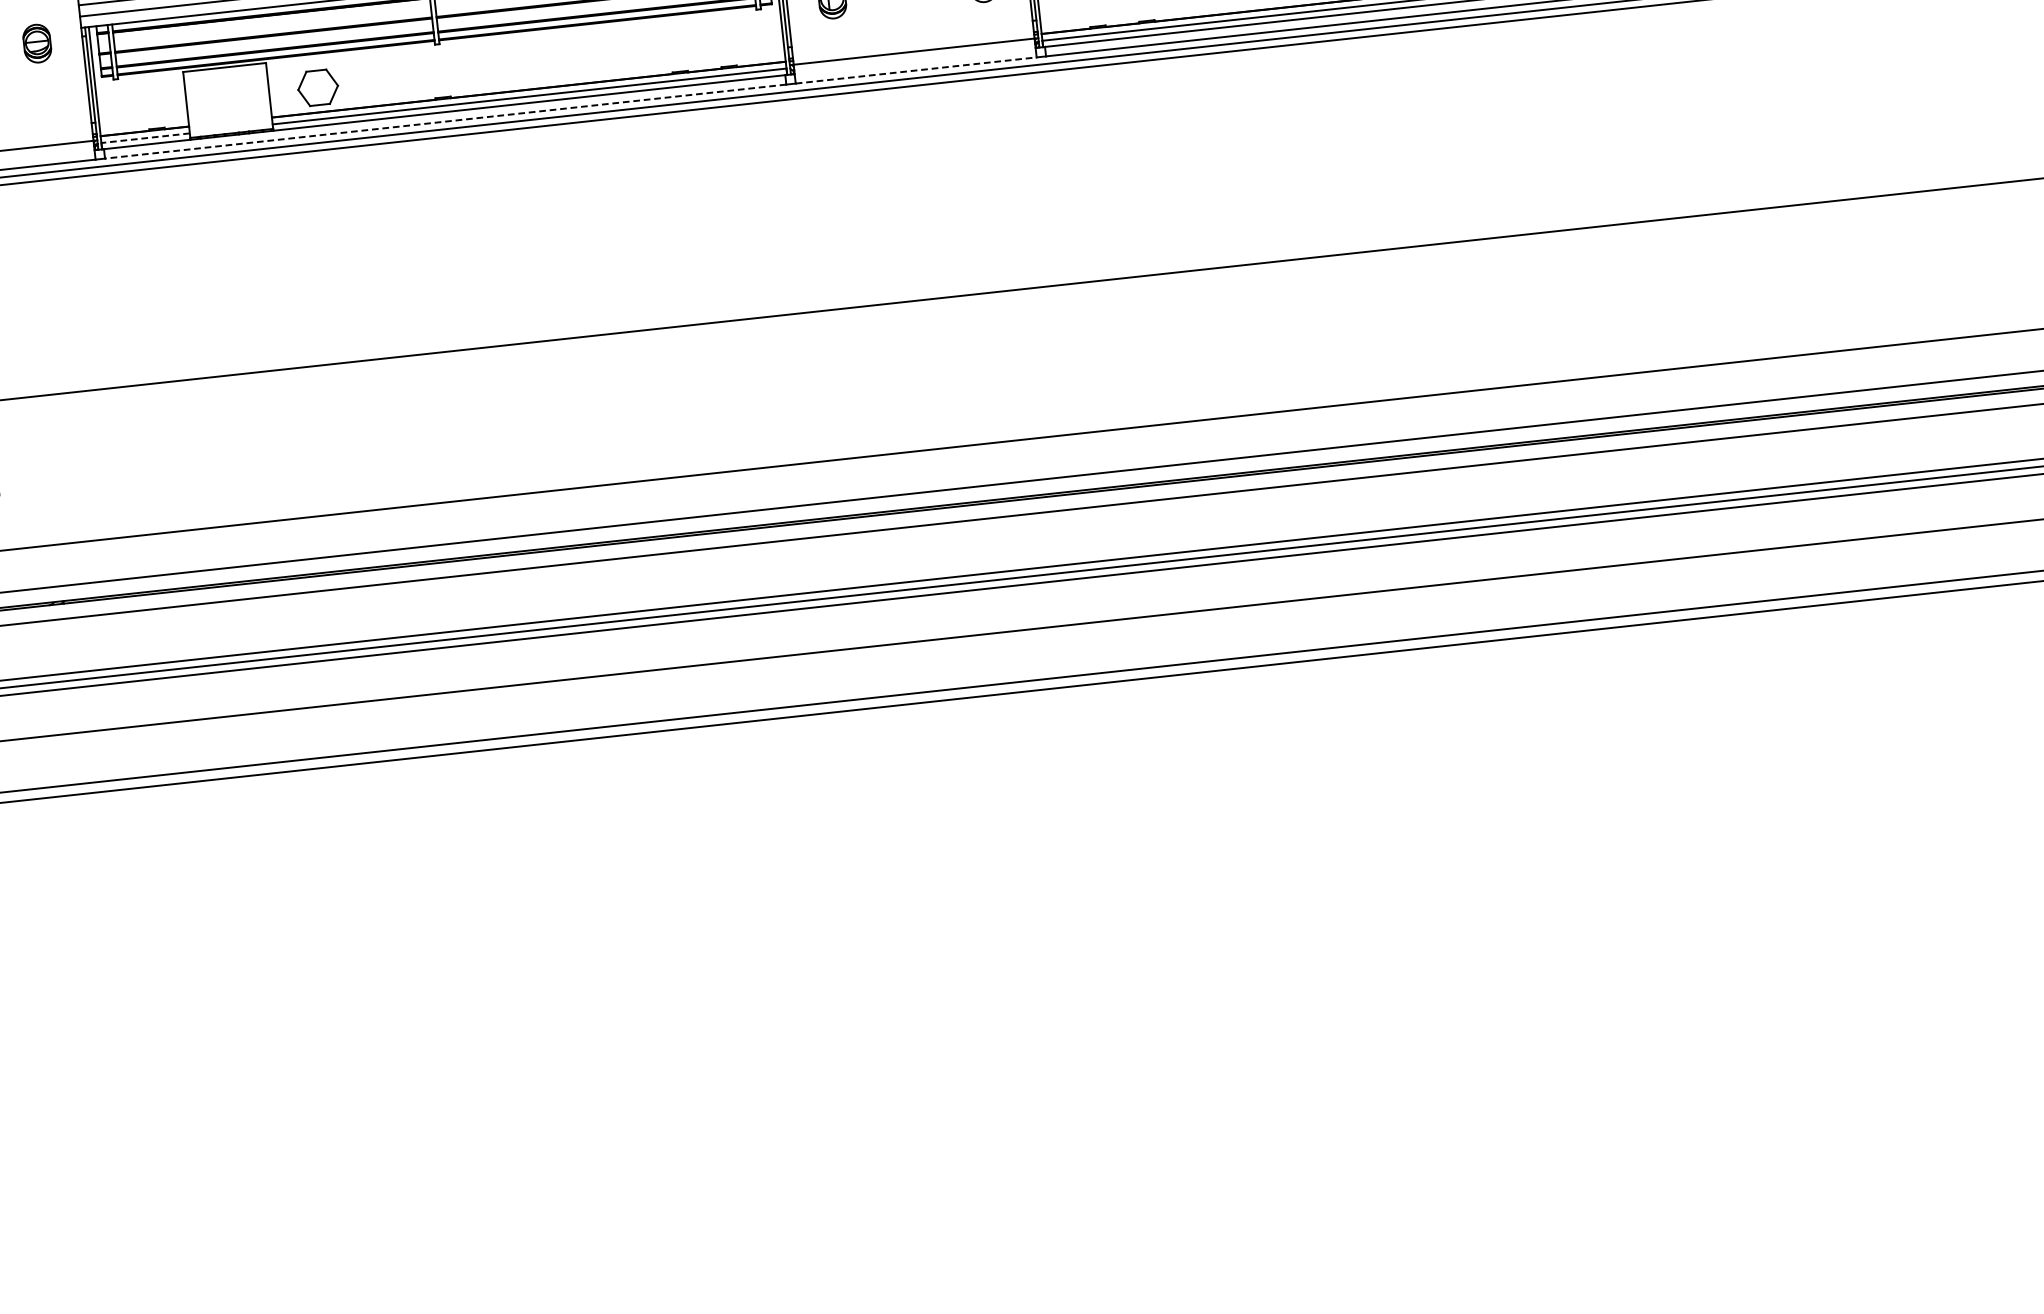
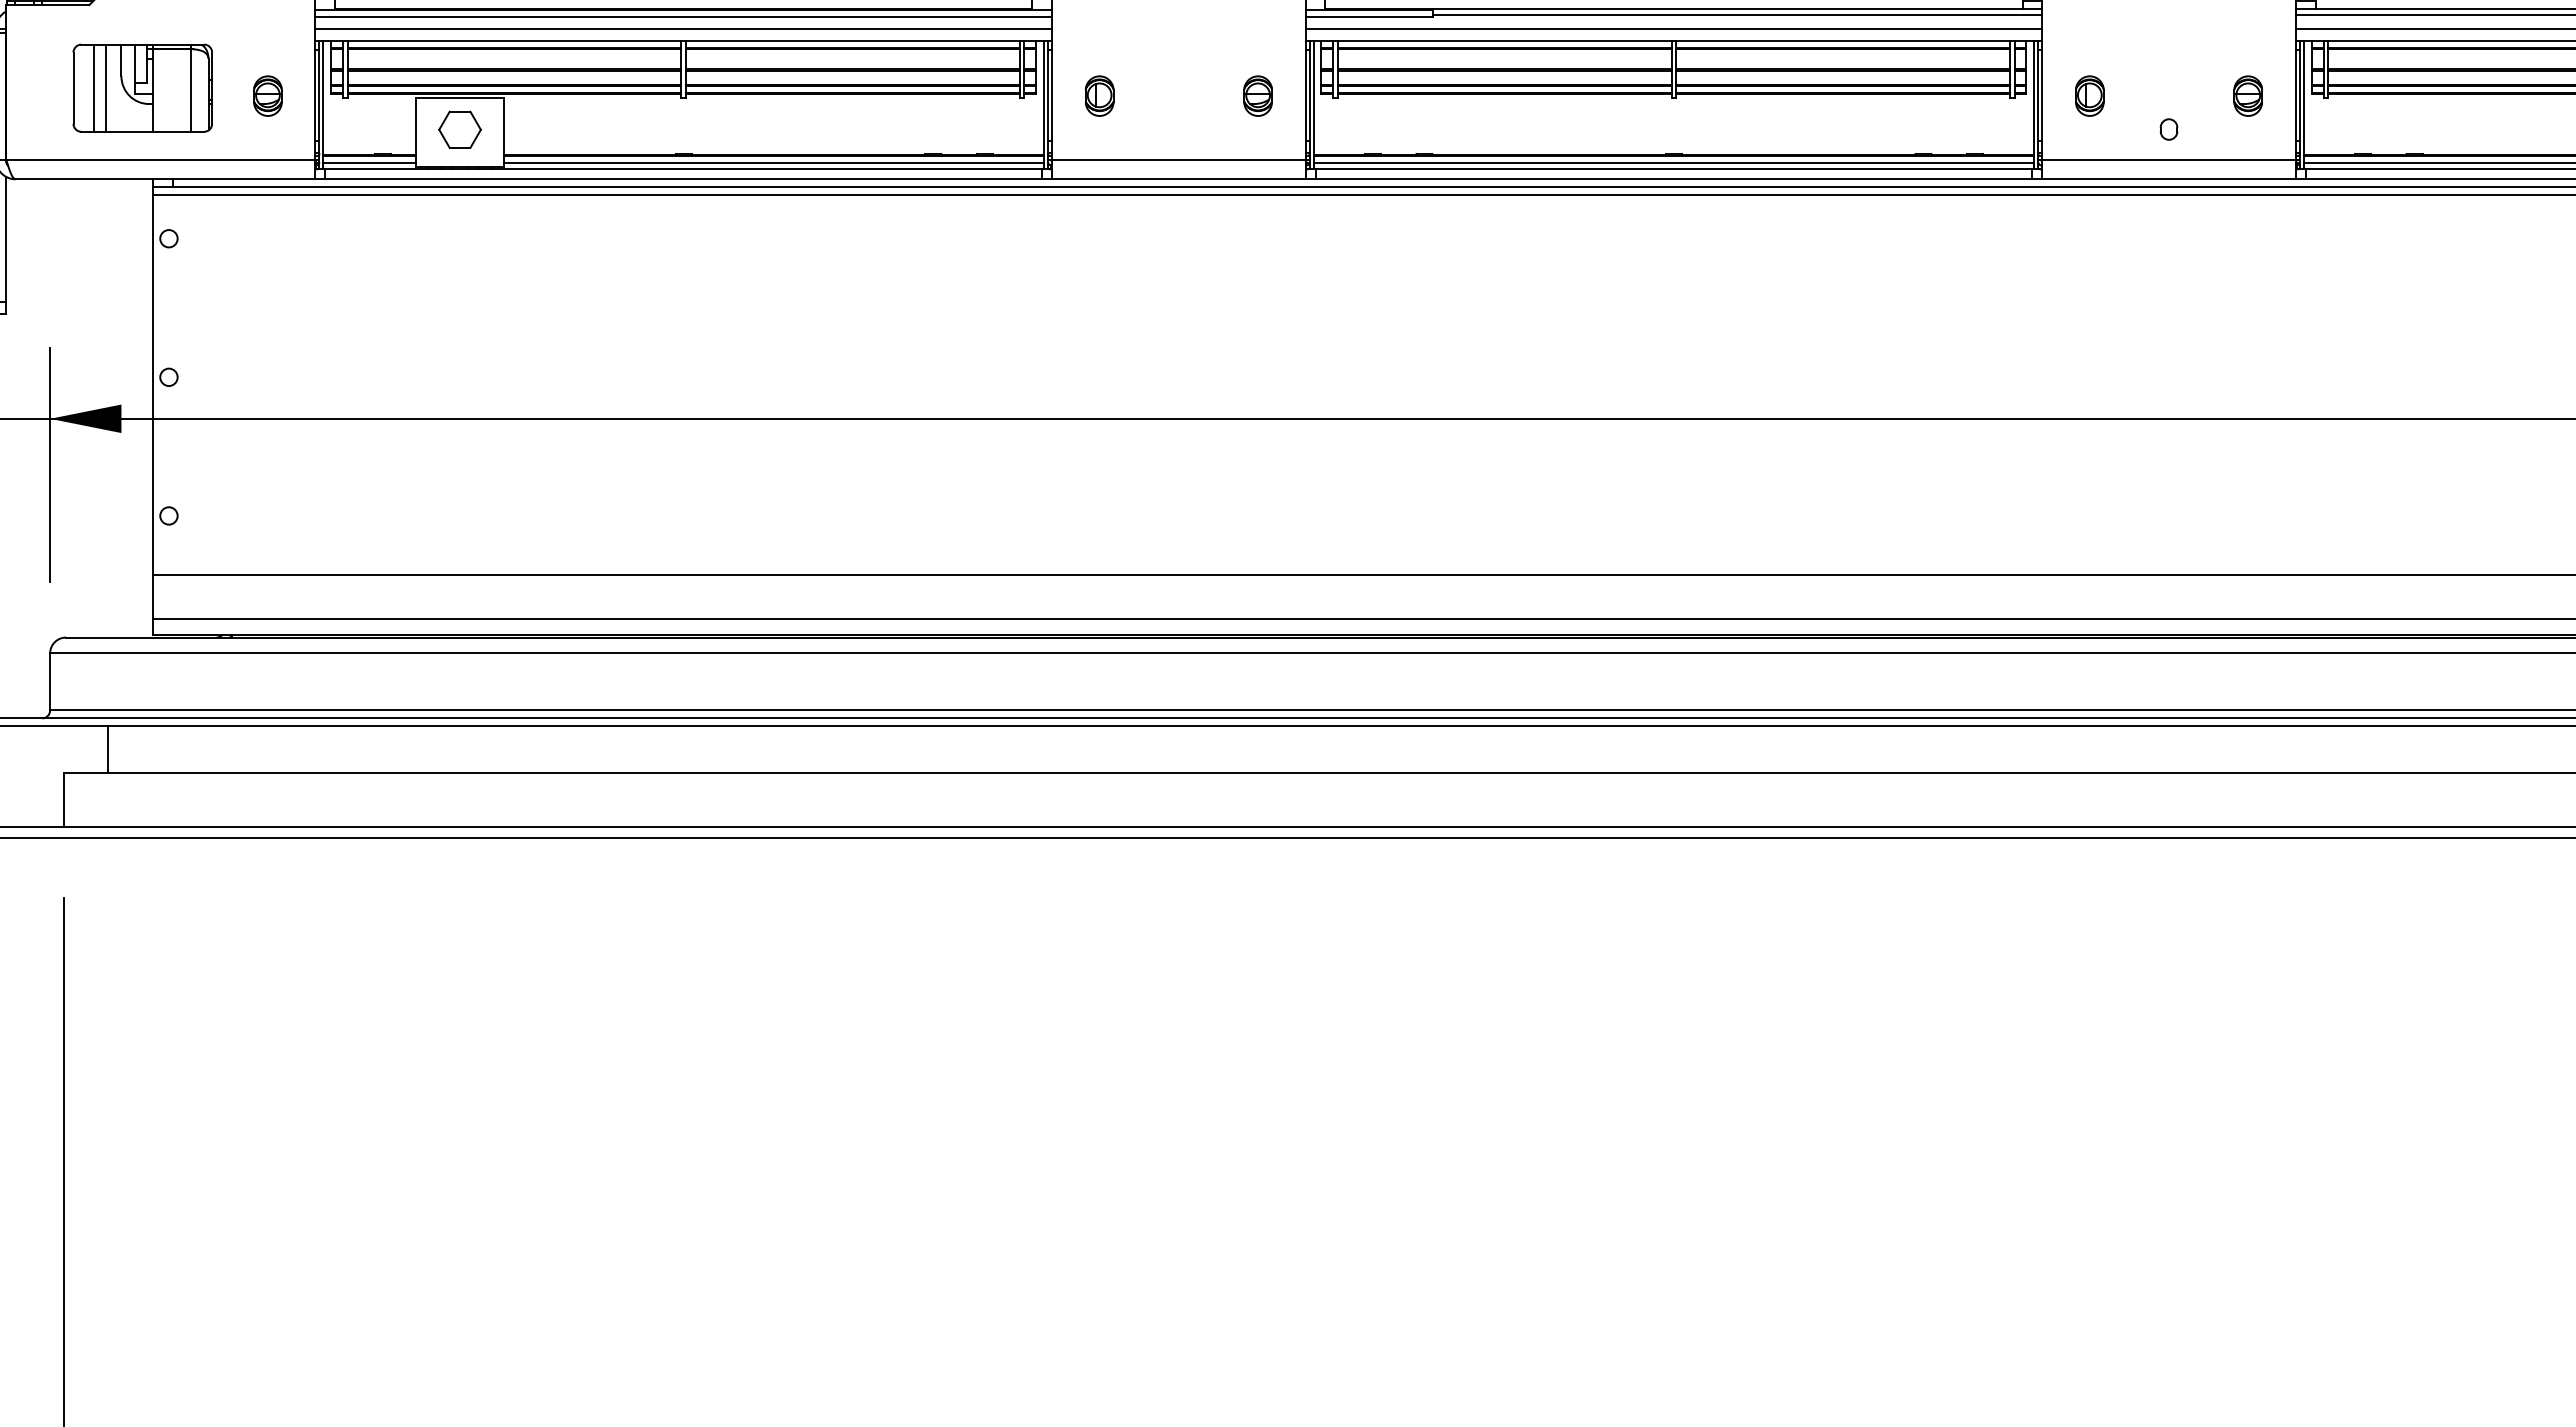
part: (36, 43) -> (267, 95), moved
line: (915, 70) -> (1178, 179), dashed -> solid
part: (317, 87) -> (459, 129), moved
line: (445, 121) -> (683, 179), dashed -> solid
line: (145, 138) -> (369, 162), dashed -> solid

